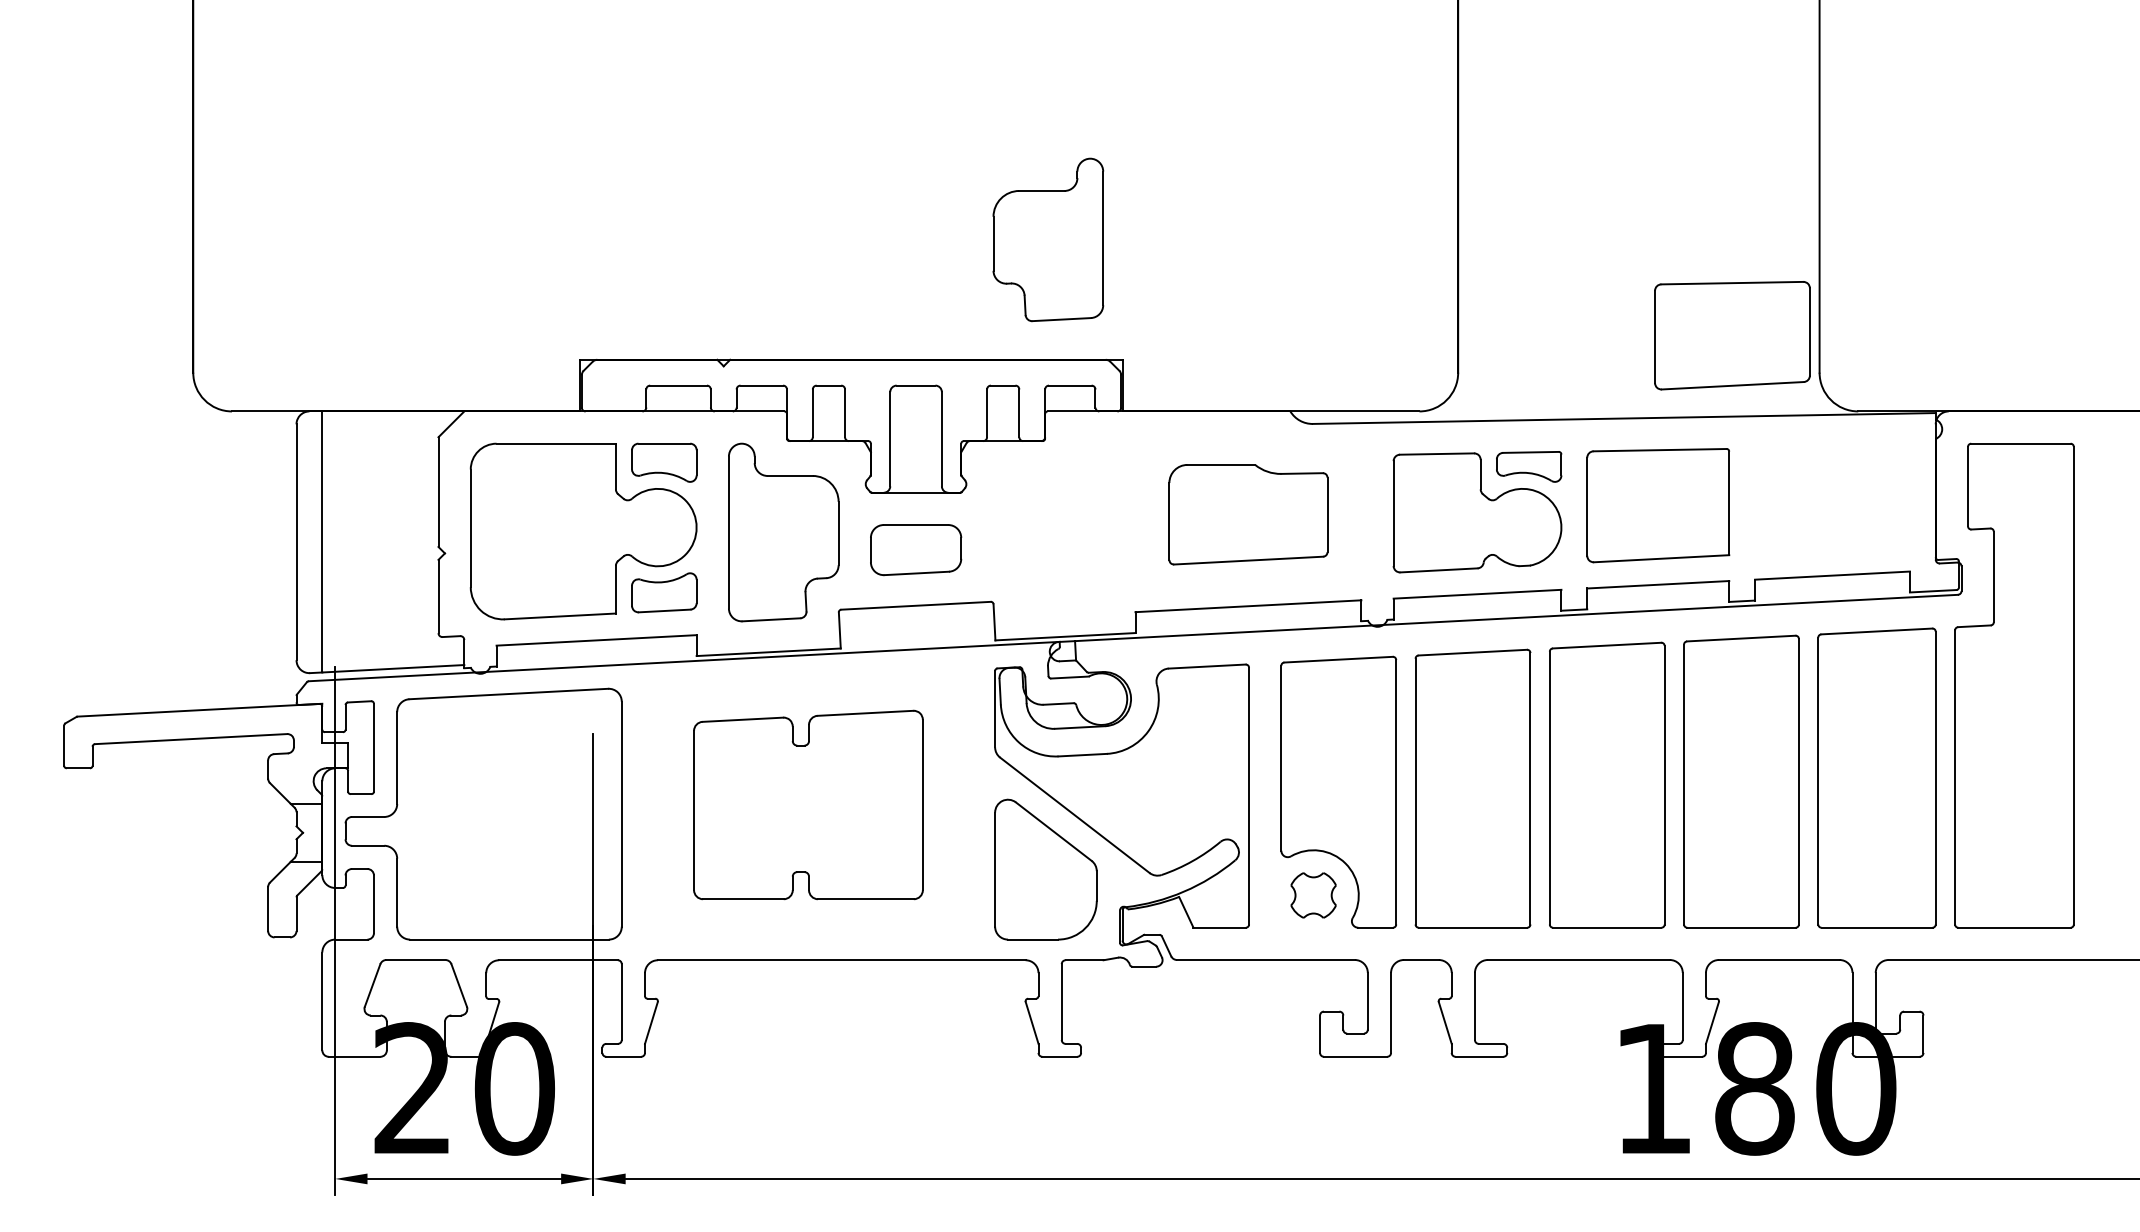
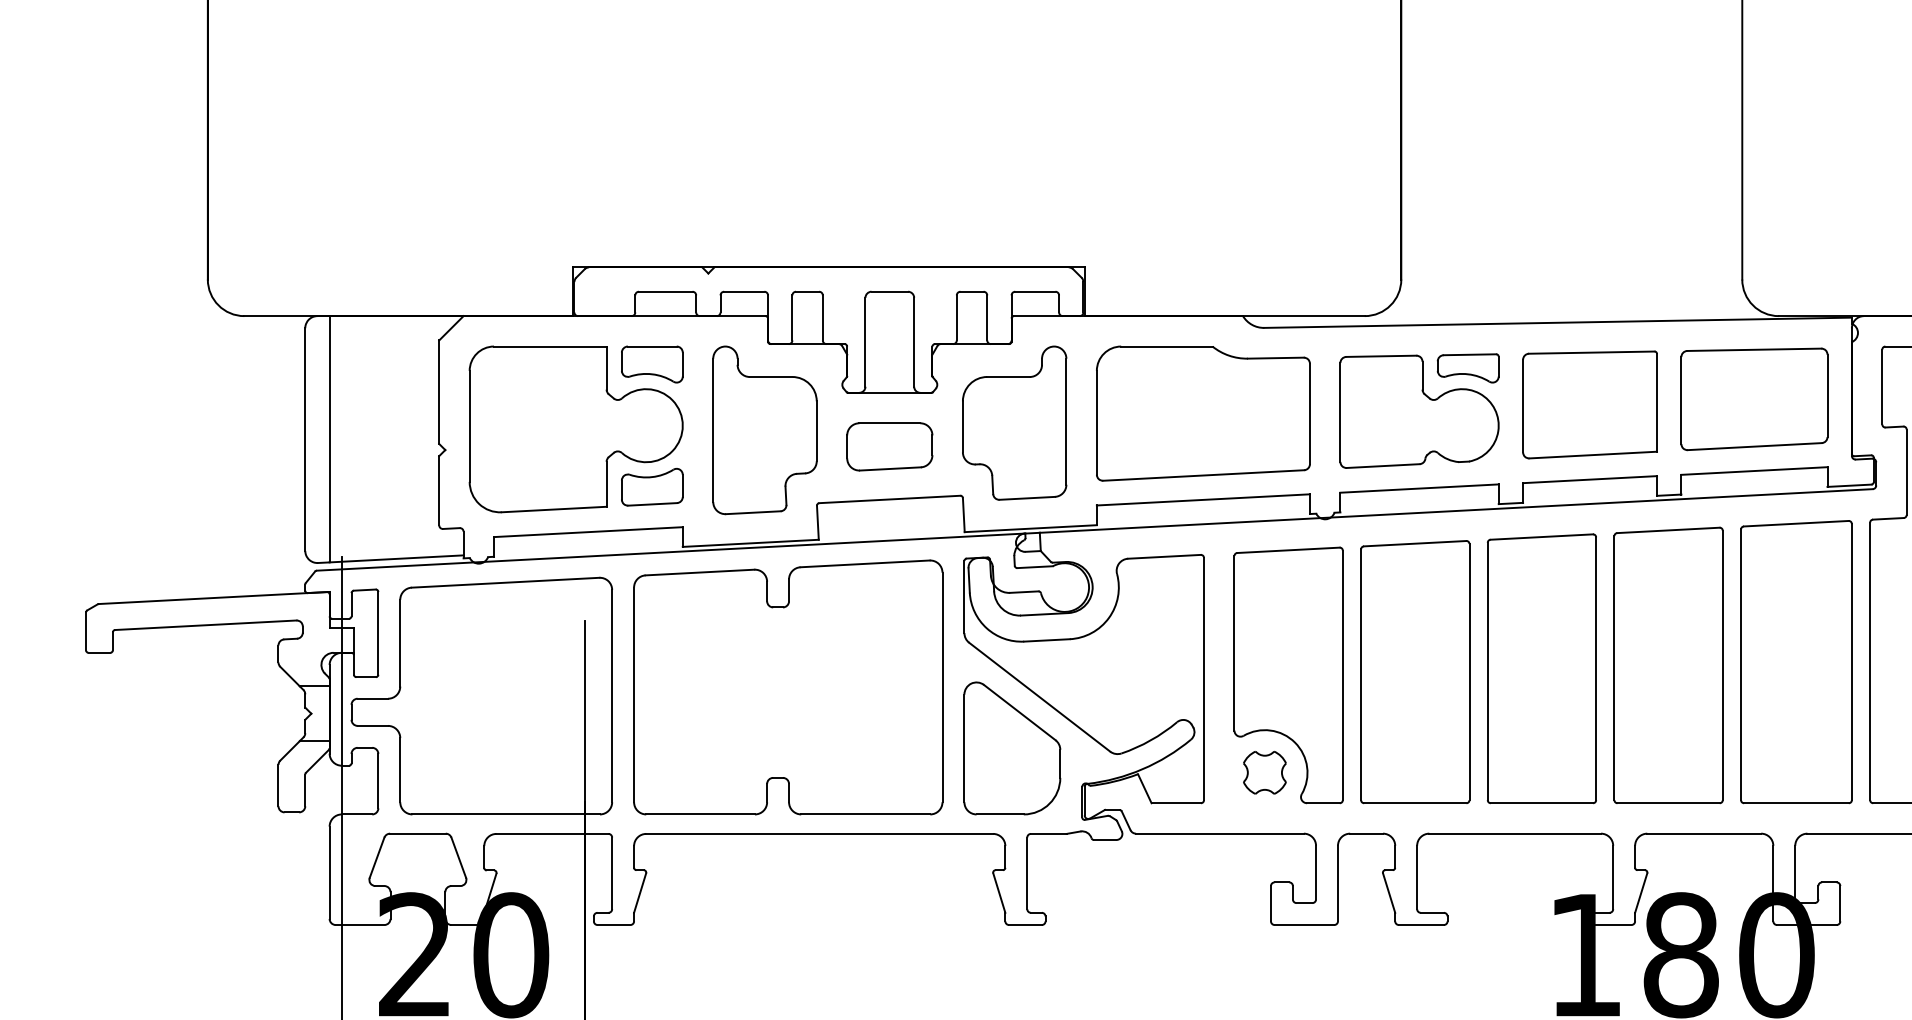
part: (1048, 239) -> (1014, 422), moved
part: (1732, 335) -> (1754, 399), moved
part: (1248, 514) -> (1203, 413), size x1.43
part: (808, 804) -> (788, 686), size x1.43

